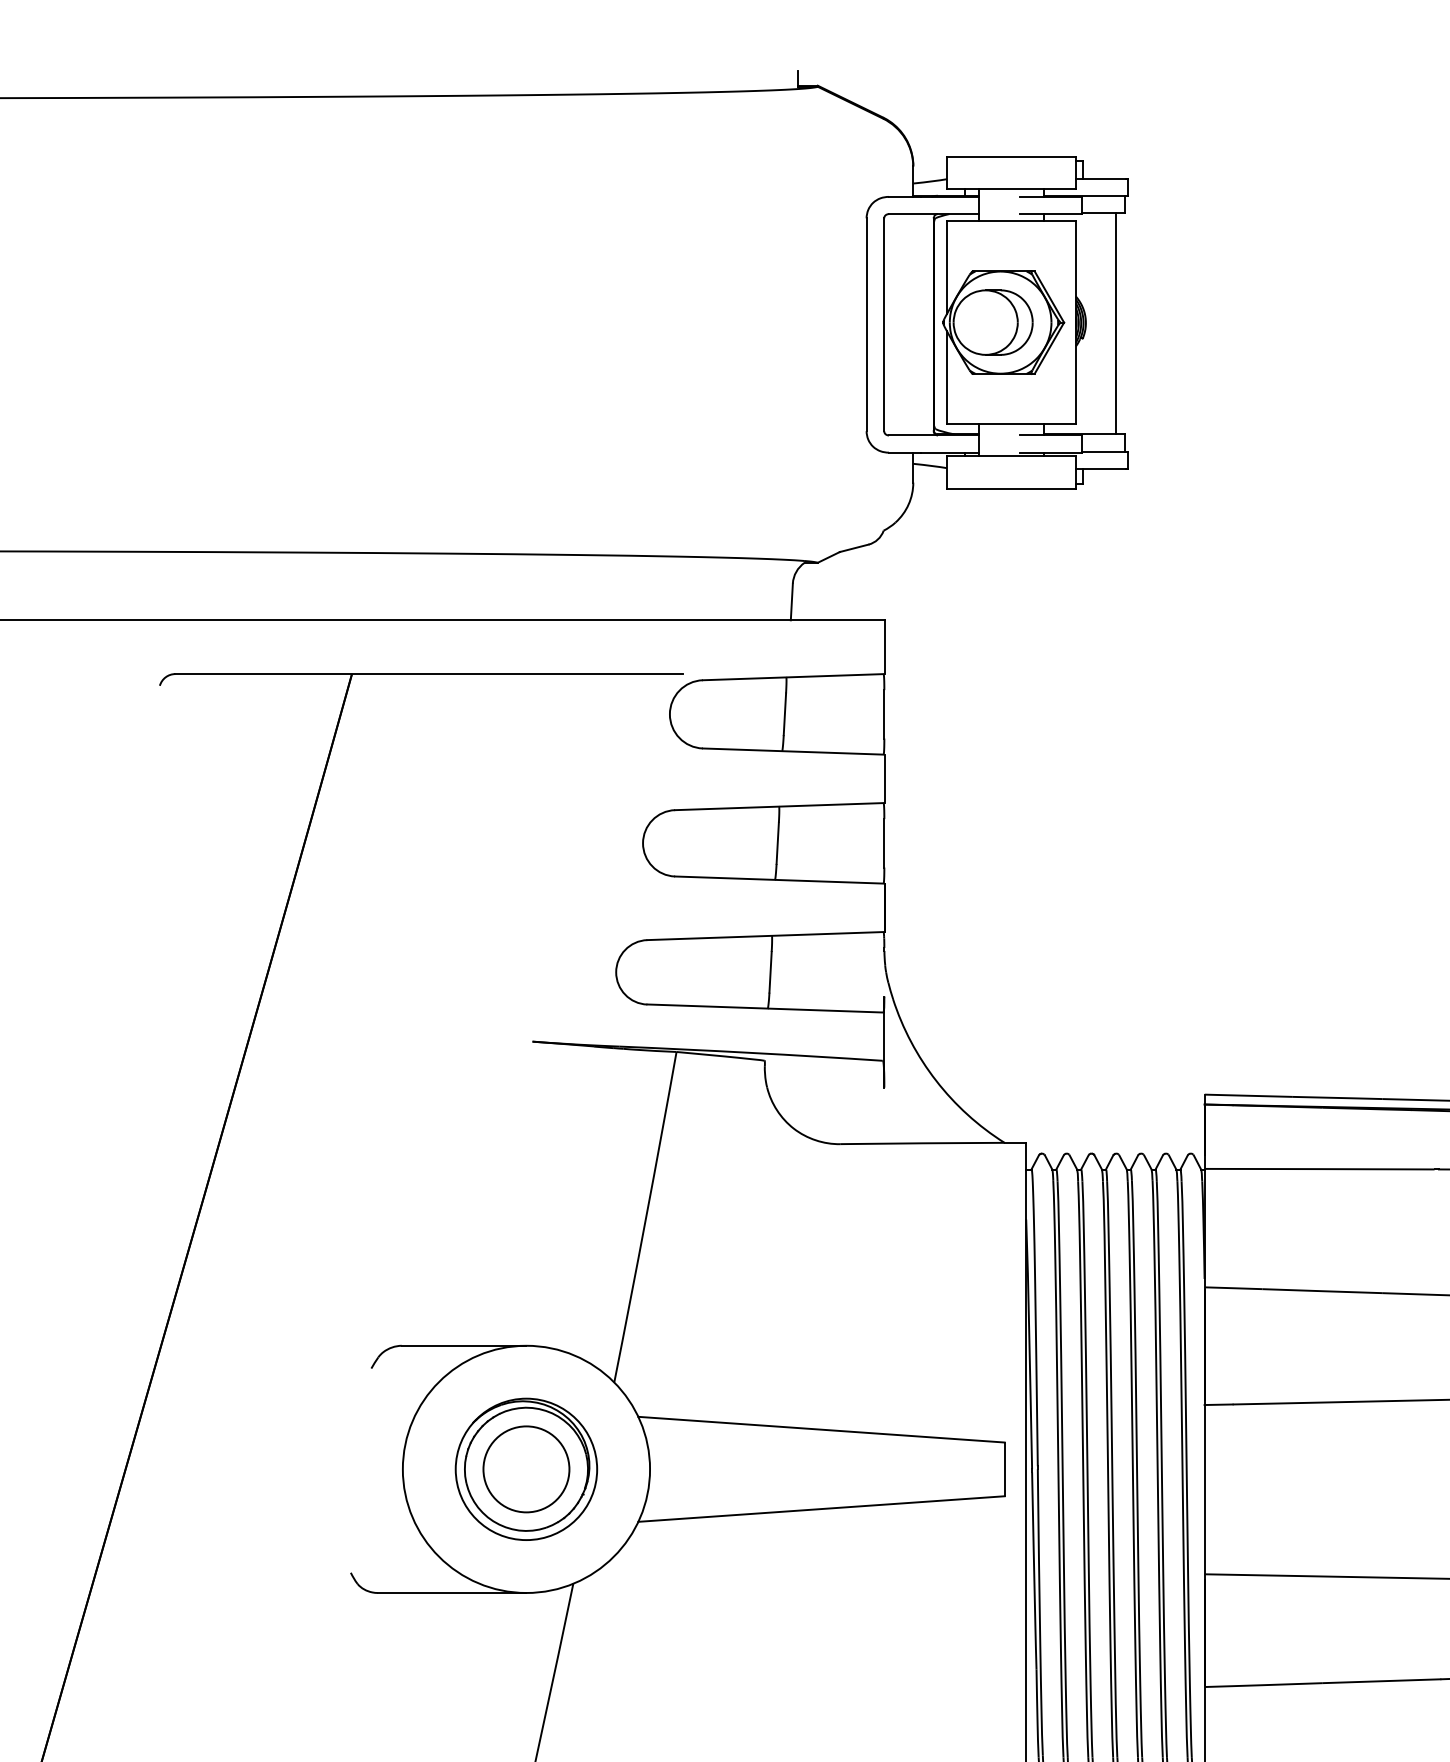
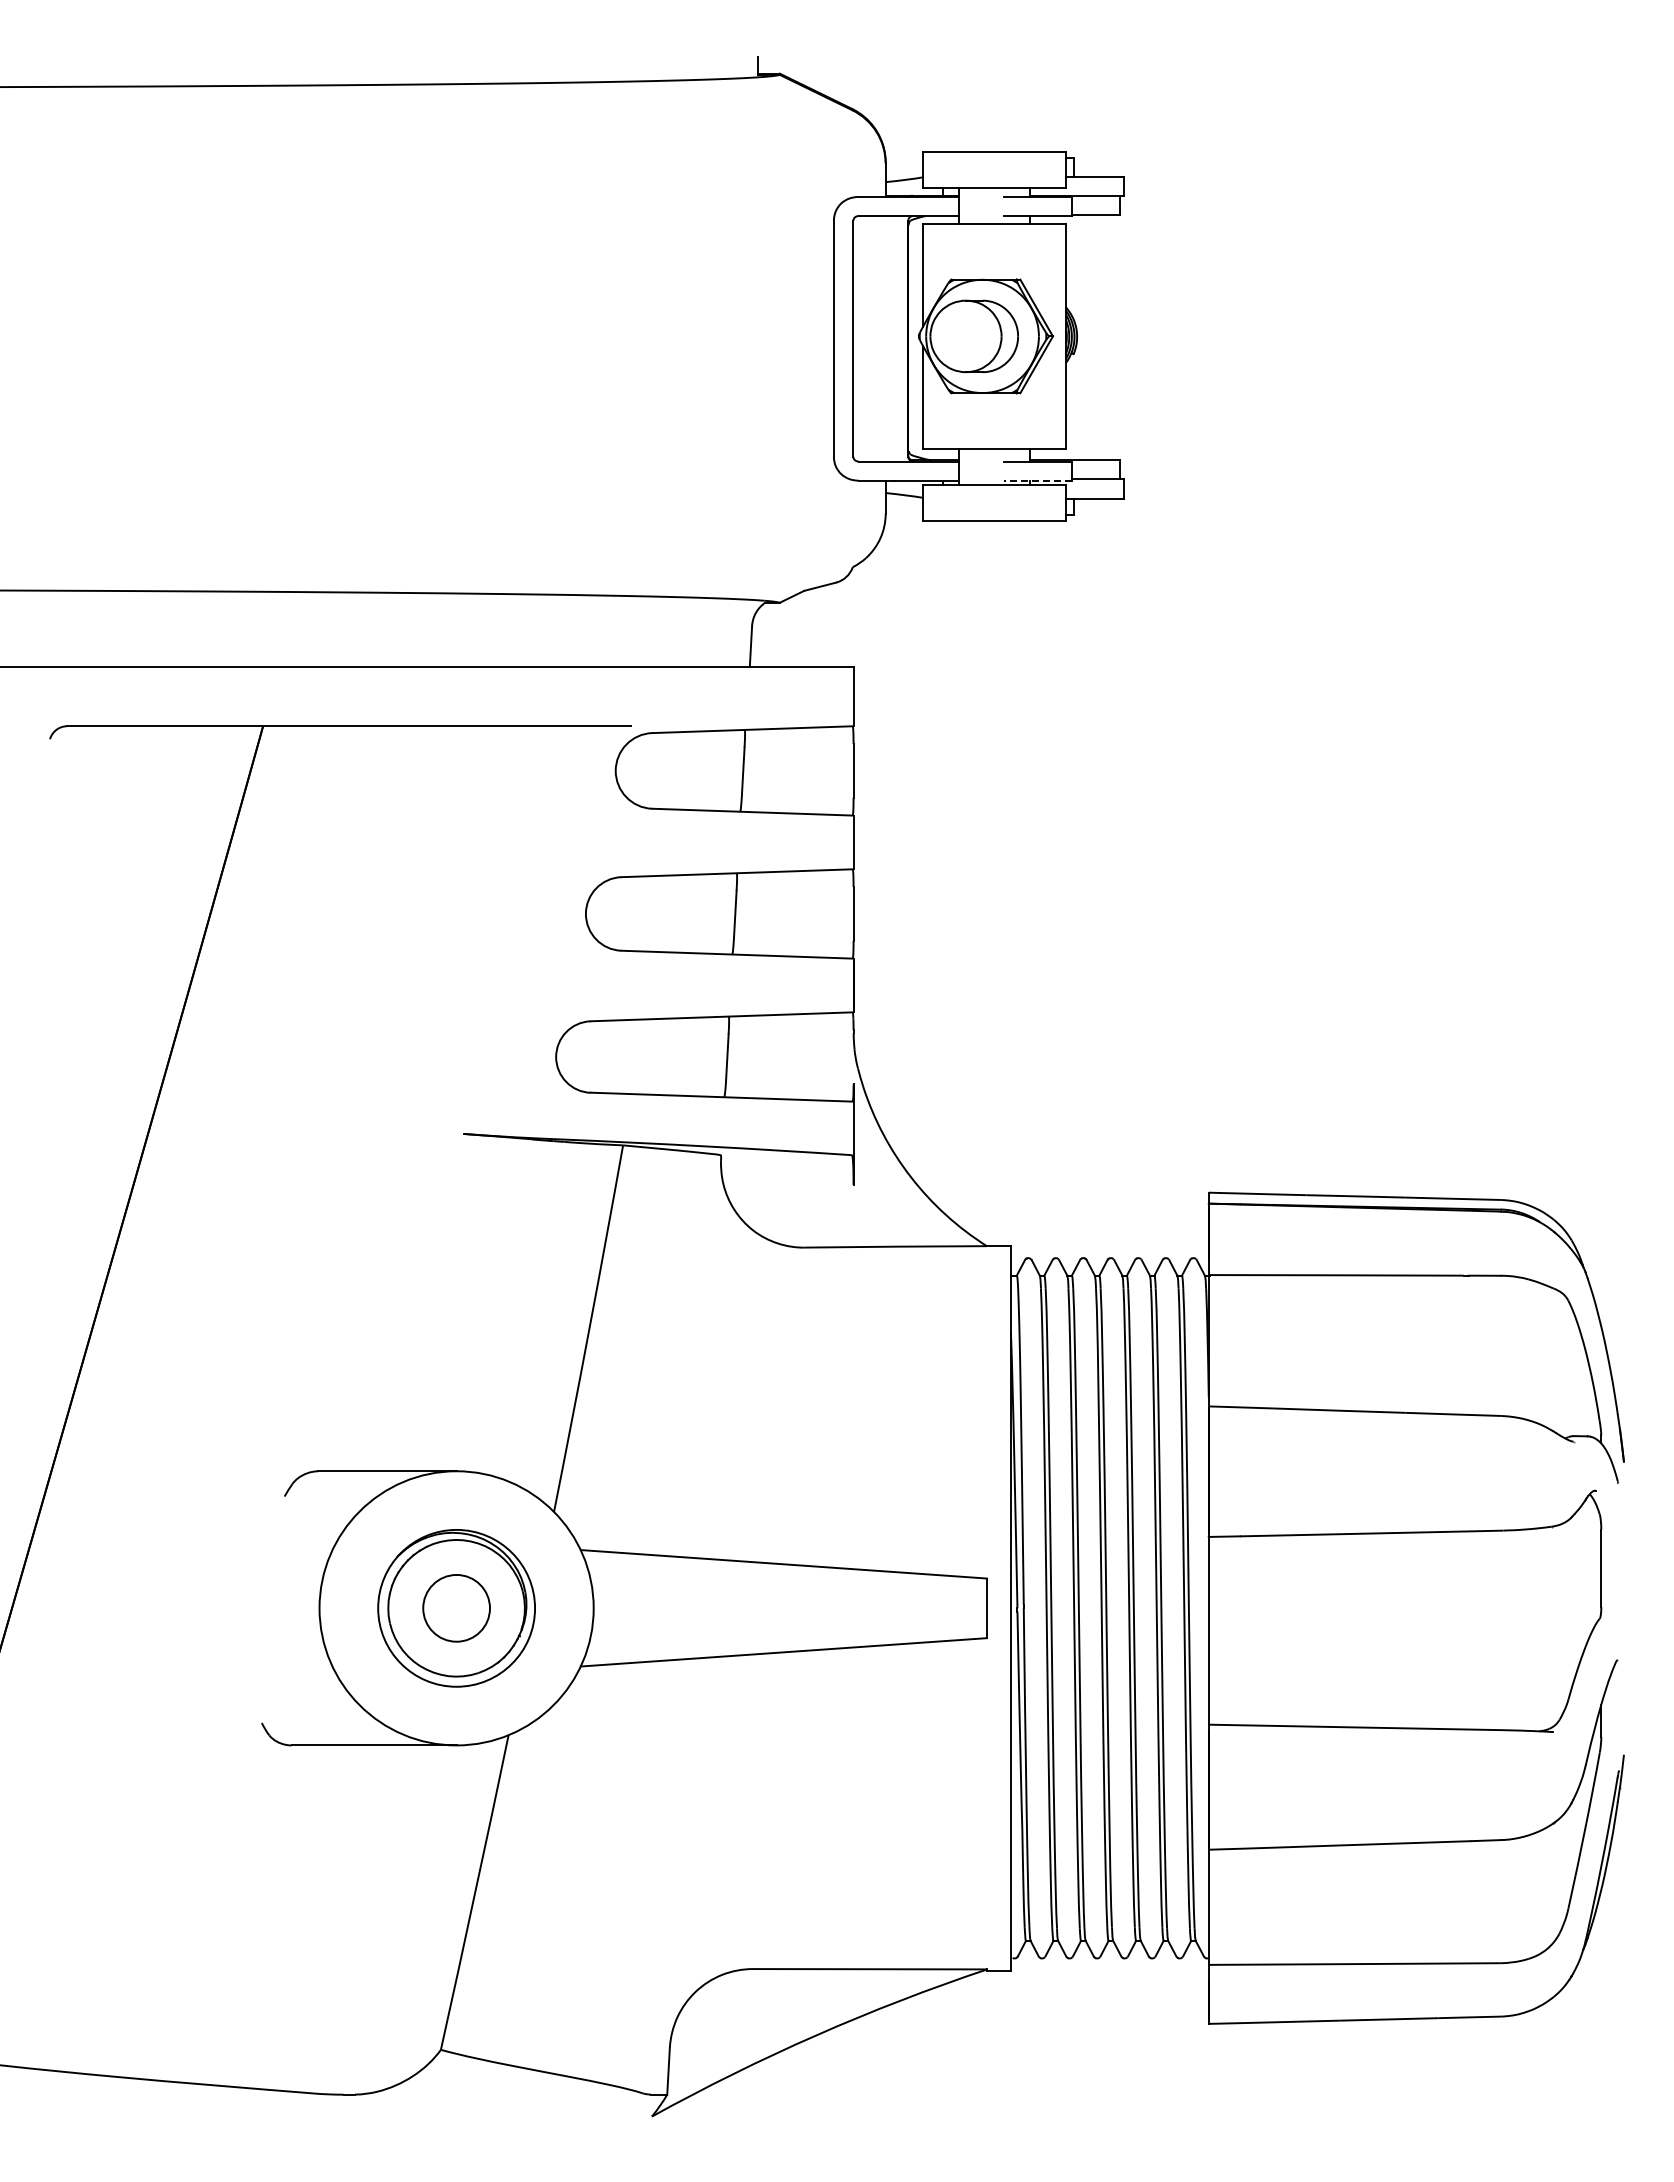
line: (1115, 323) -> (1110, 337), removed
line: (1050, 452) -> (1037, 480), solid -> dashed
circle: (526, 1469) -> (456, 1608), size x0.7

